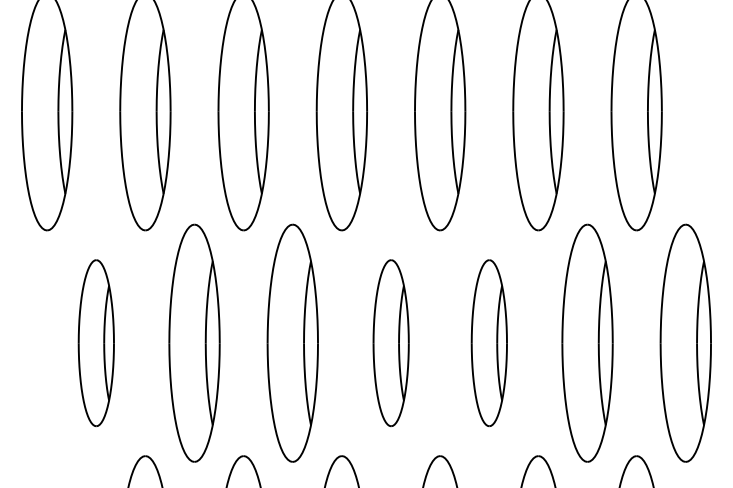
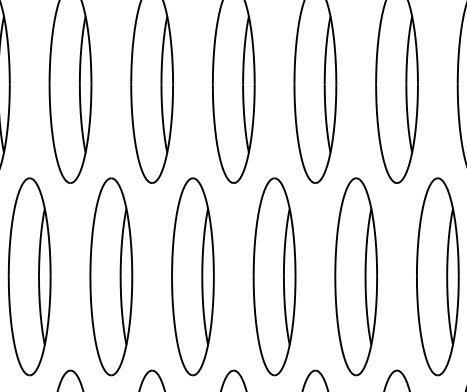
part: (96, 342) -> (29, 276), size x1.43
part: (391, 342) -> (274, 276), size x1.43
part: (489, 342) -> (356, 276), size x1.43

